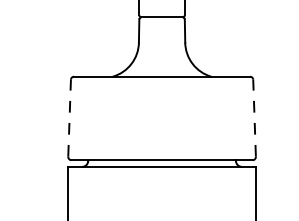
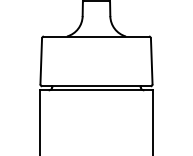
line: (70, 116) -> (41, 60), dashed -> solid
line: (254, 116) -> (151, 60), dashed -> solid

